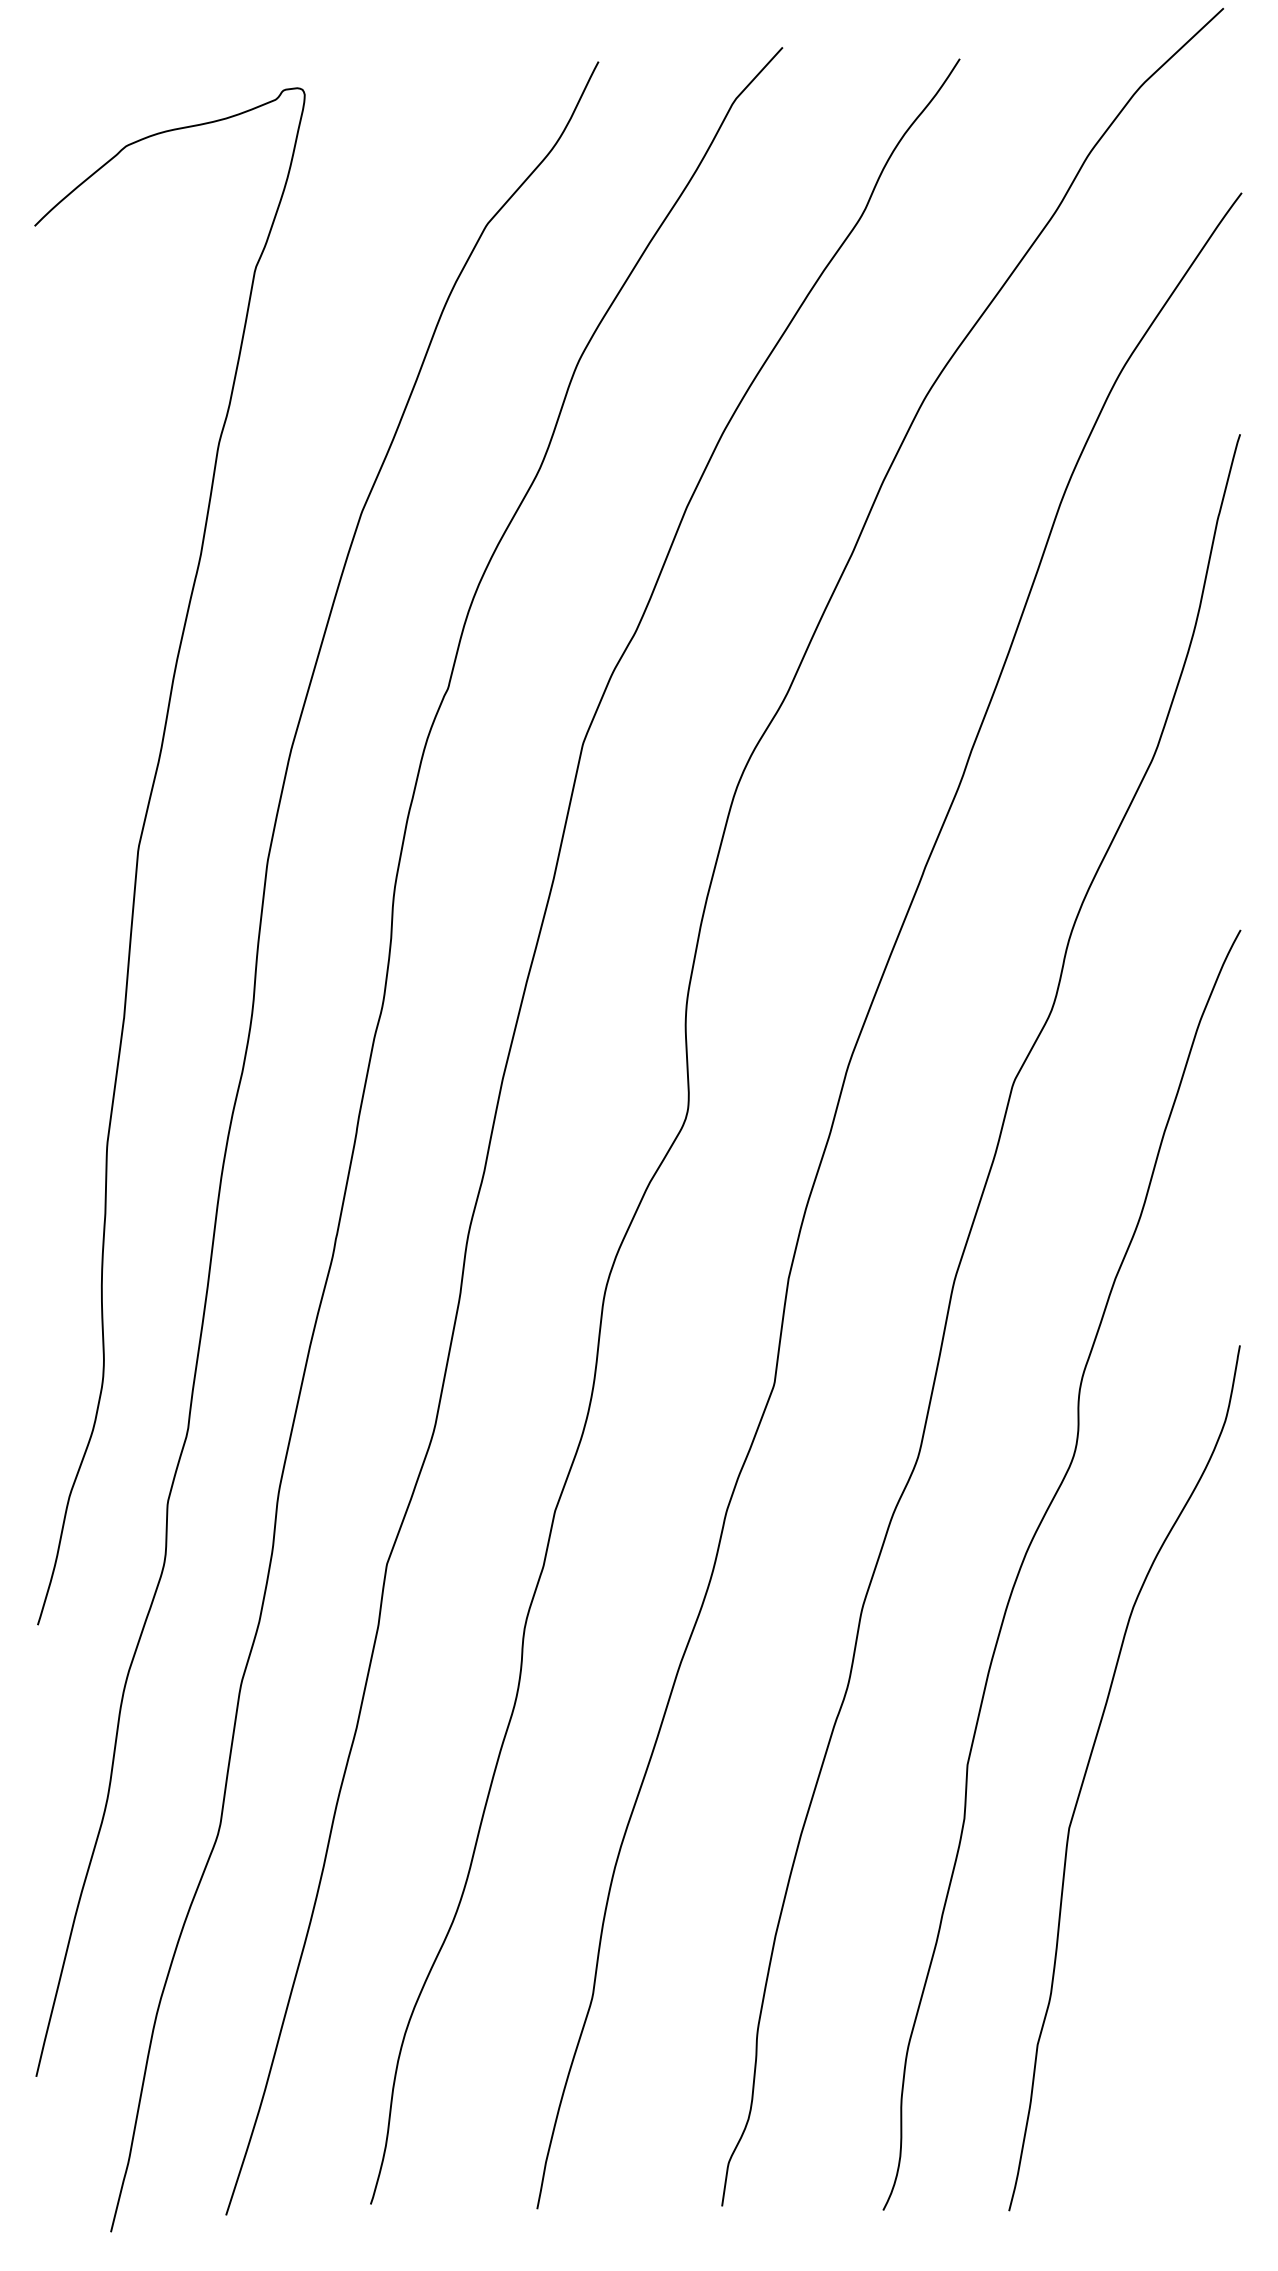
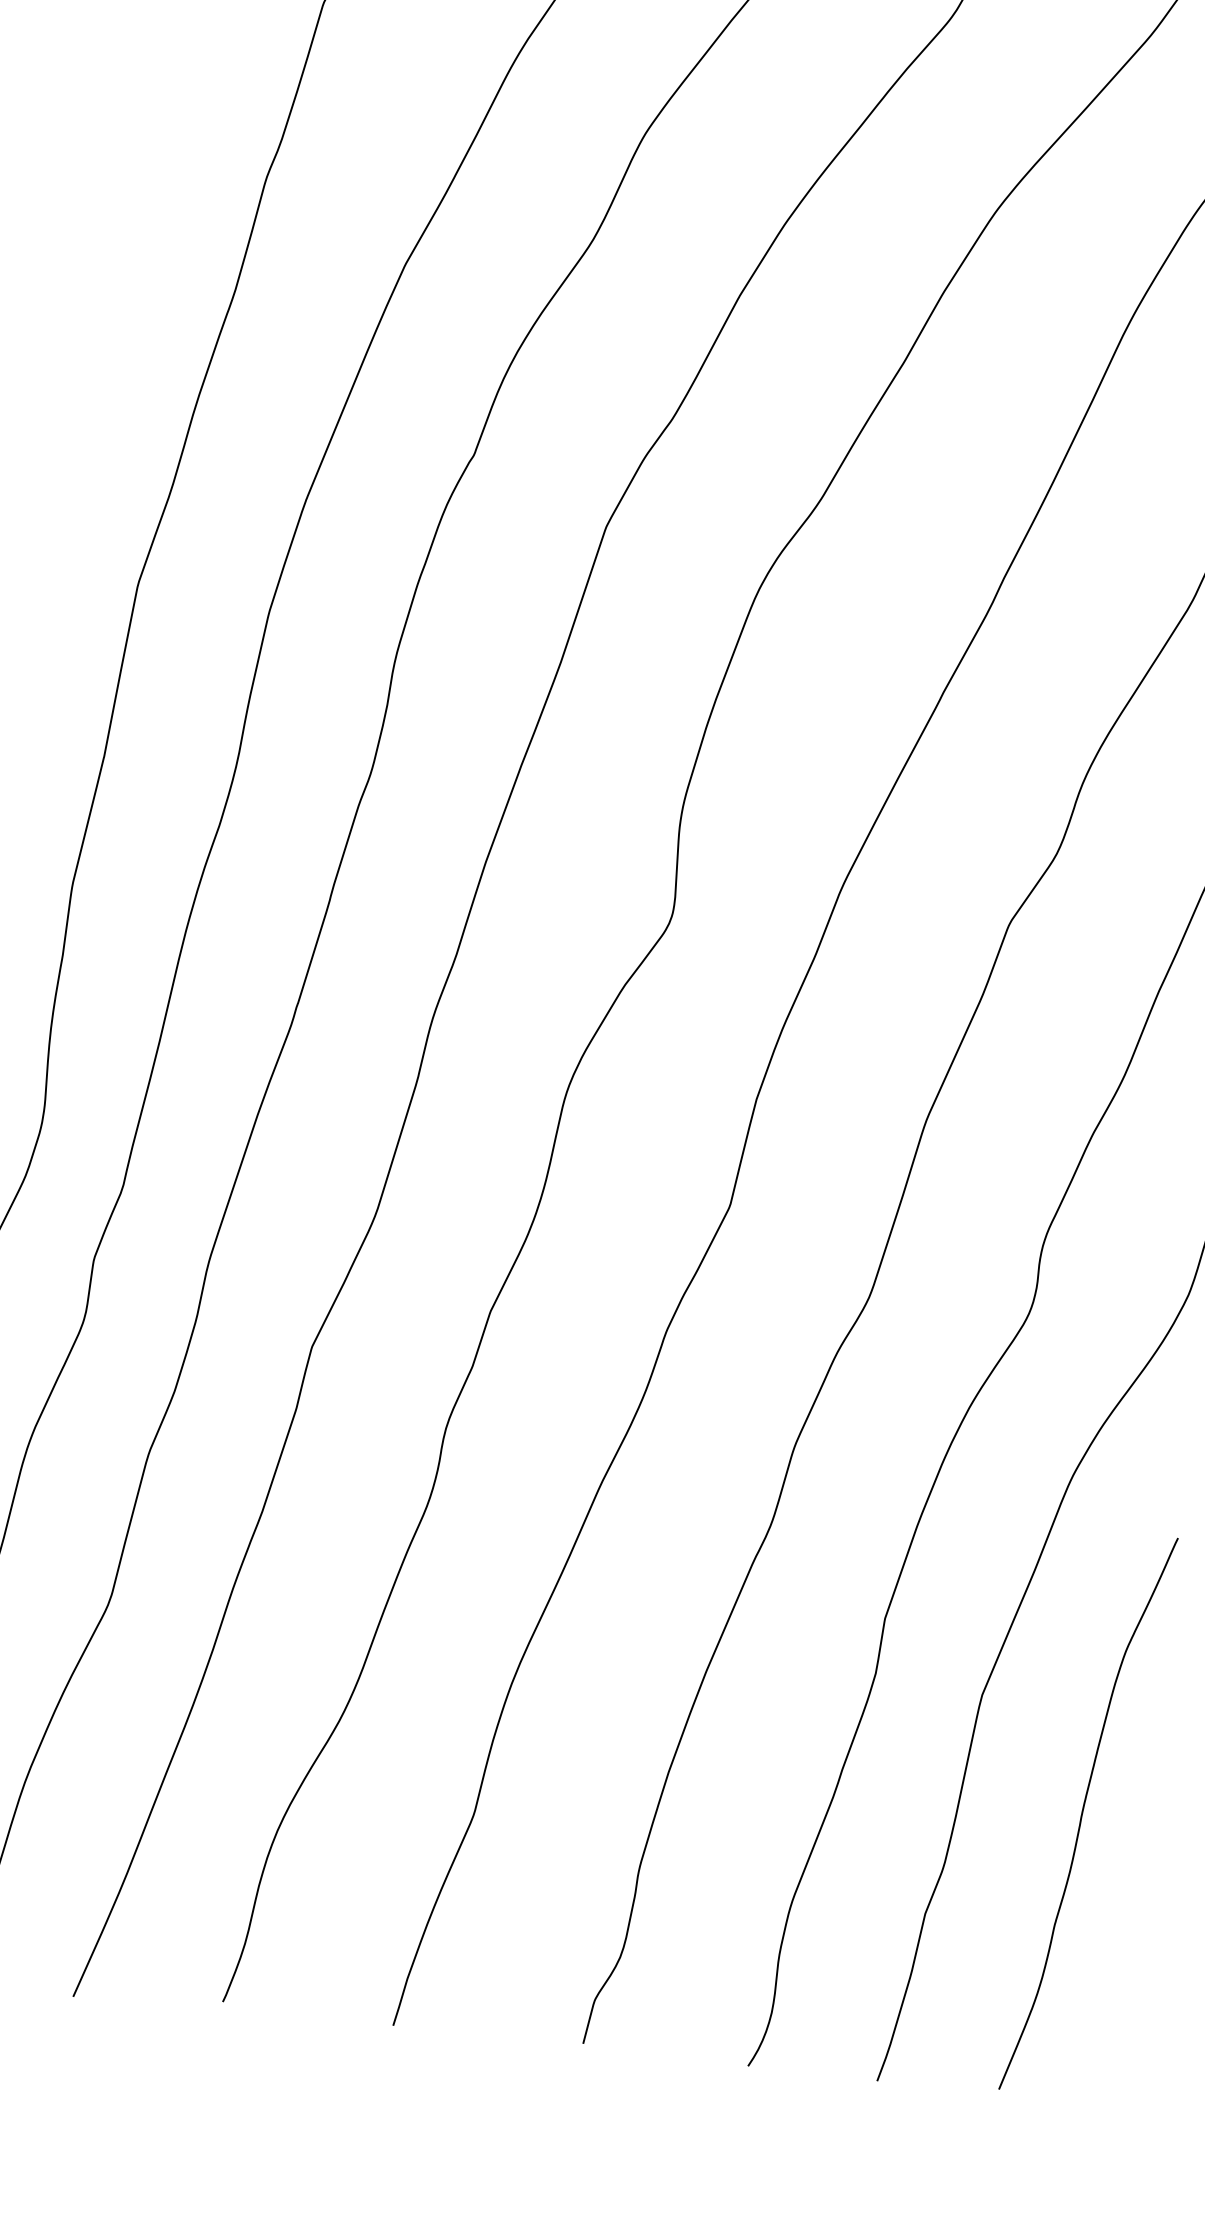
curve: (1179, 1929) -> (1083, 1811), added

